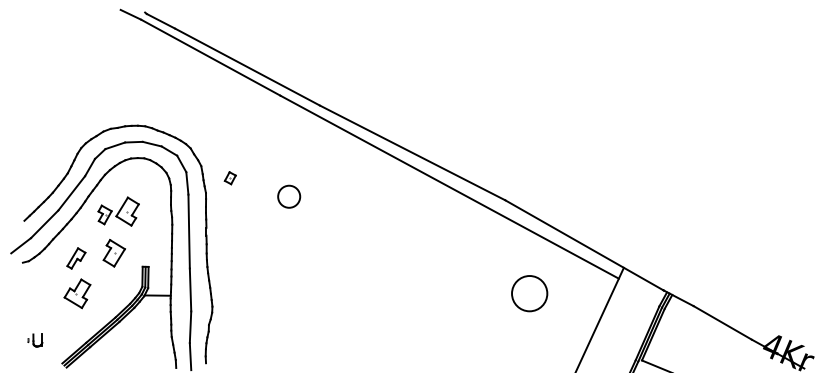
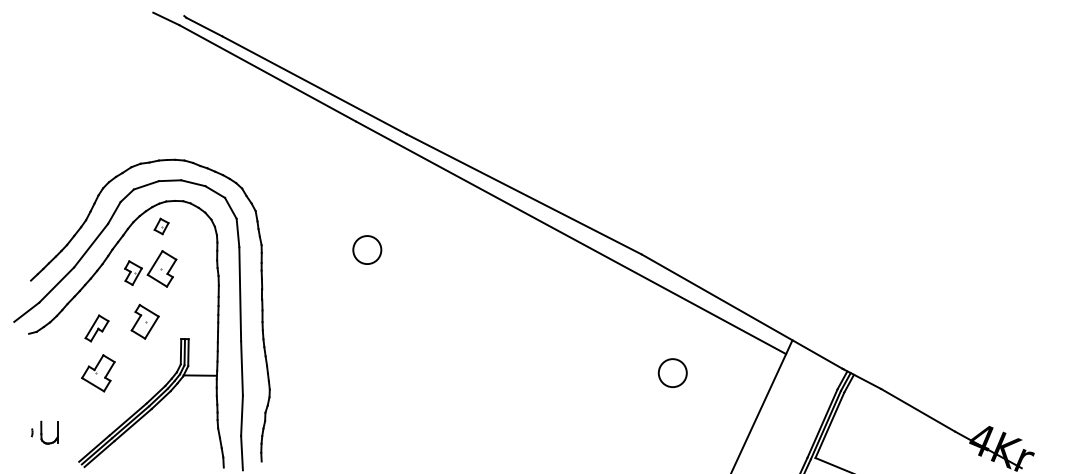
part: (230, 178) -> (161, 226), moved
circle: (529, 293) -> (672, 373), size x0.62
part: (35, 340) -> (44, 432), size x1.43

